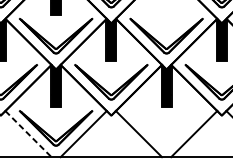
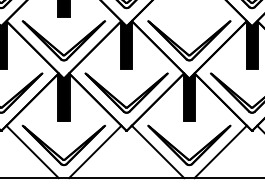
line: (28, 134) -> (32, 152), dashed -> solid
part: (172, 135) -> (195, 153), added

